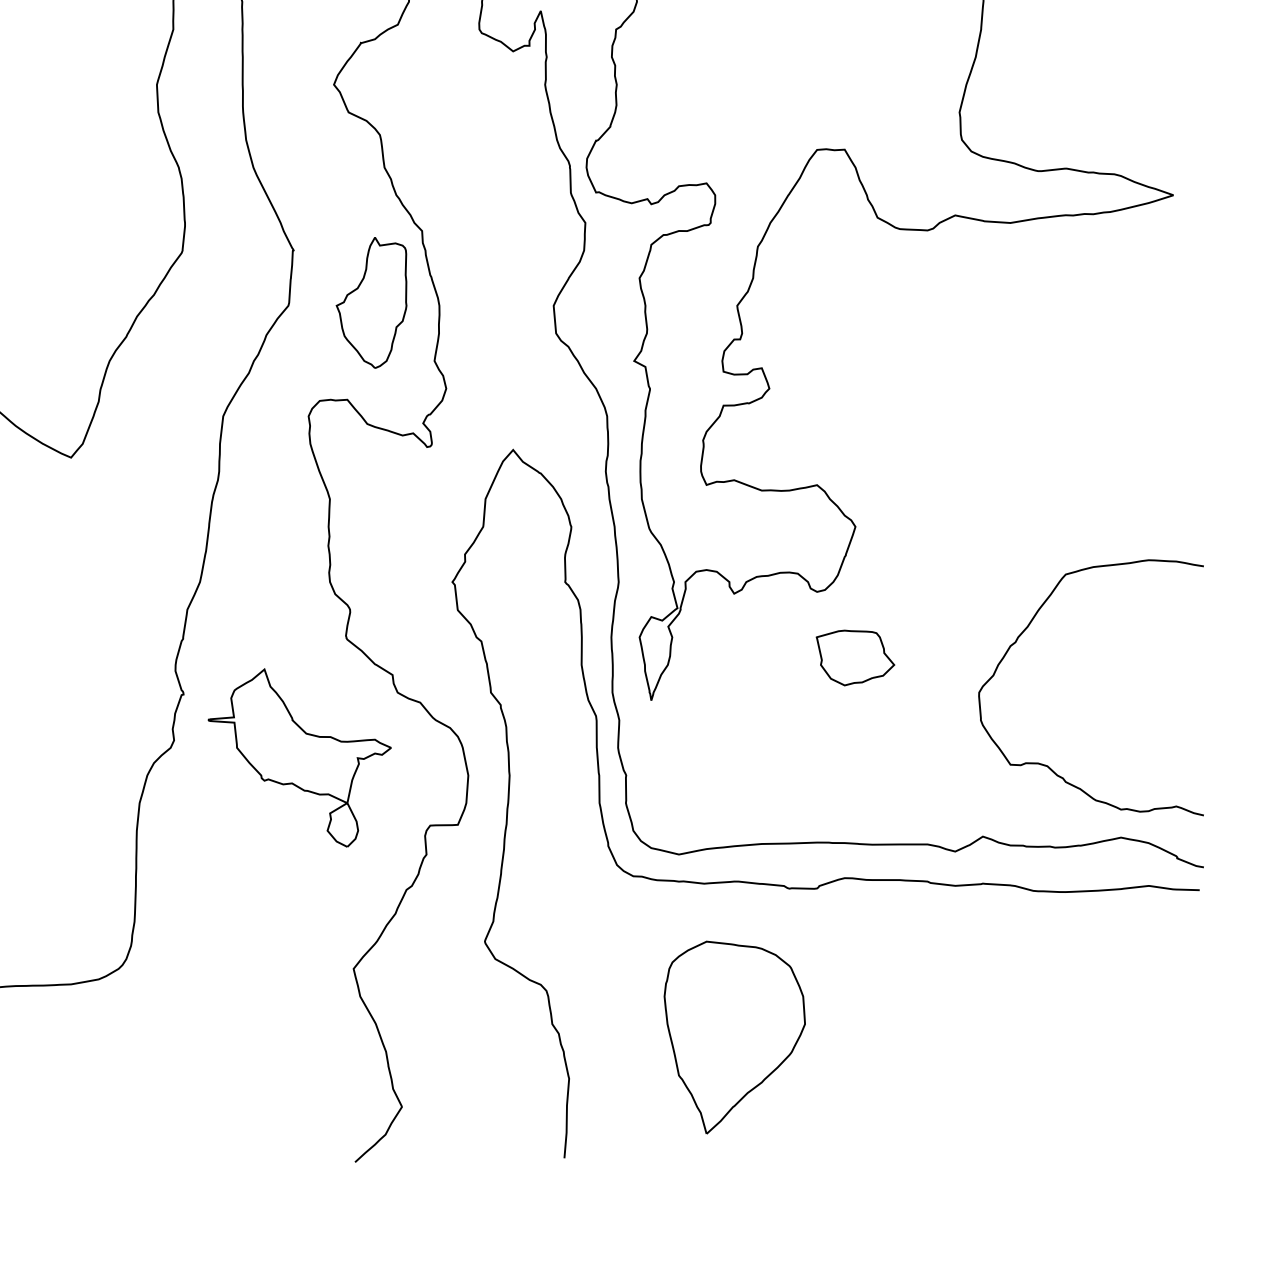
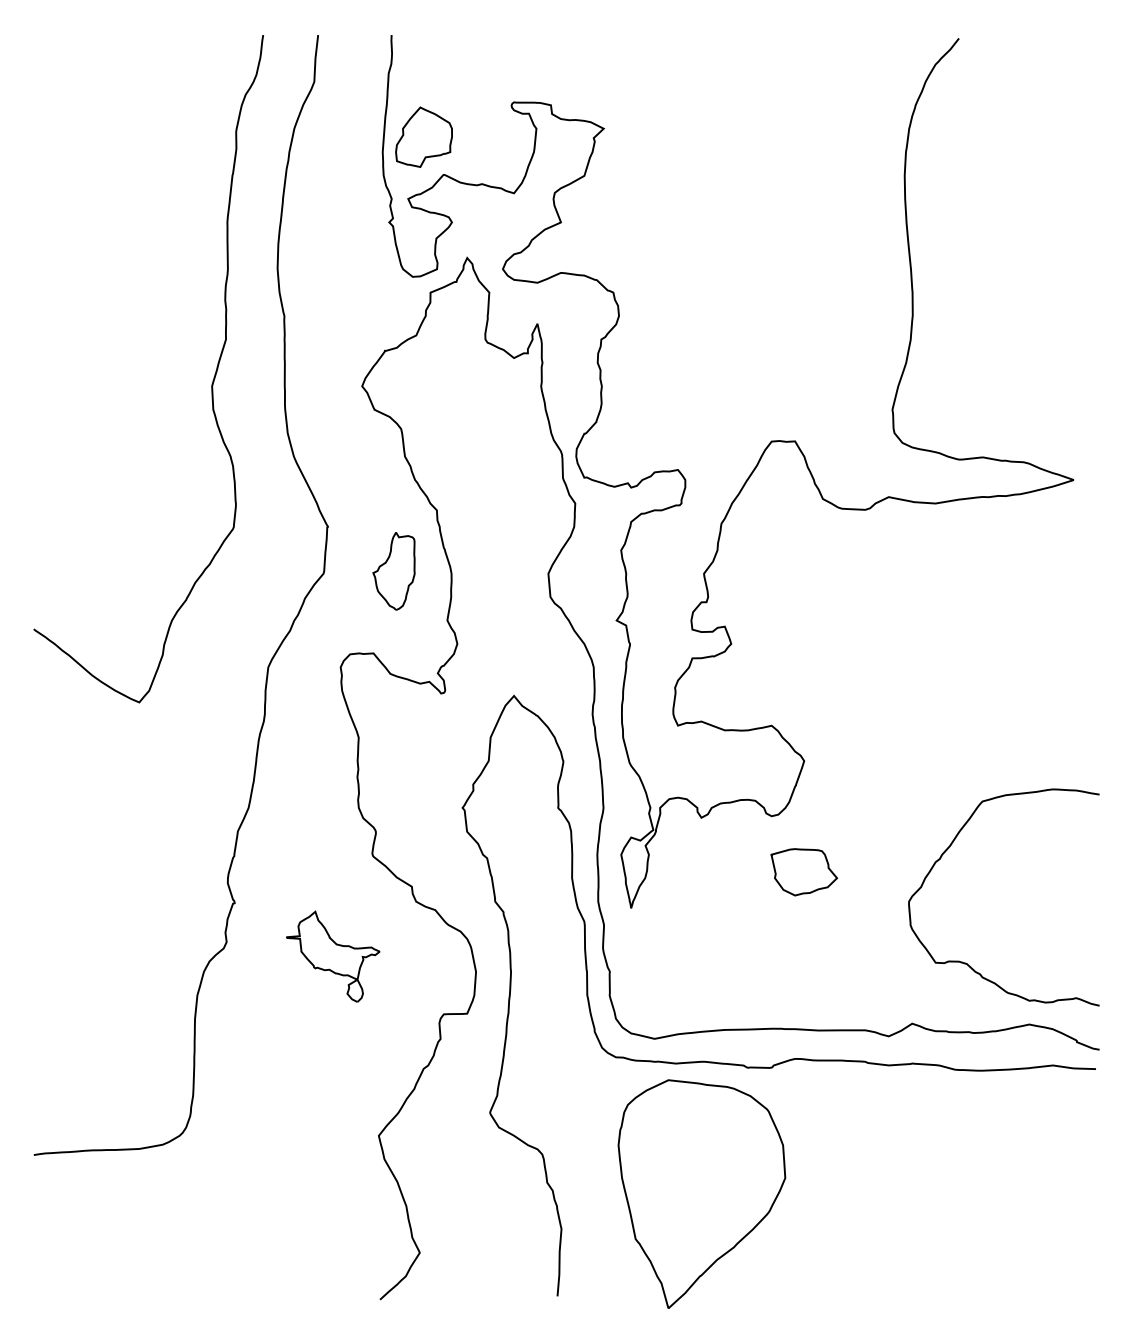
part: (370, 303) -> (393, 571), size x0.7
part: (300, 757) -> (333, 956), size x0.6
part: (734, 1036) -> (701, 1193), size x1.4

